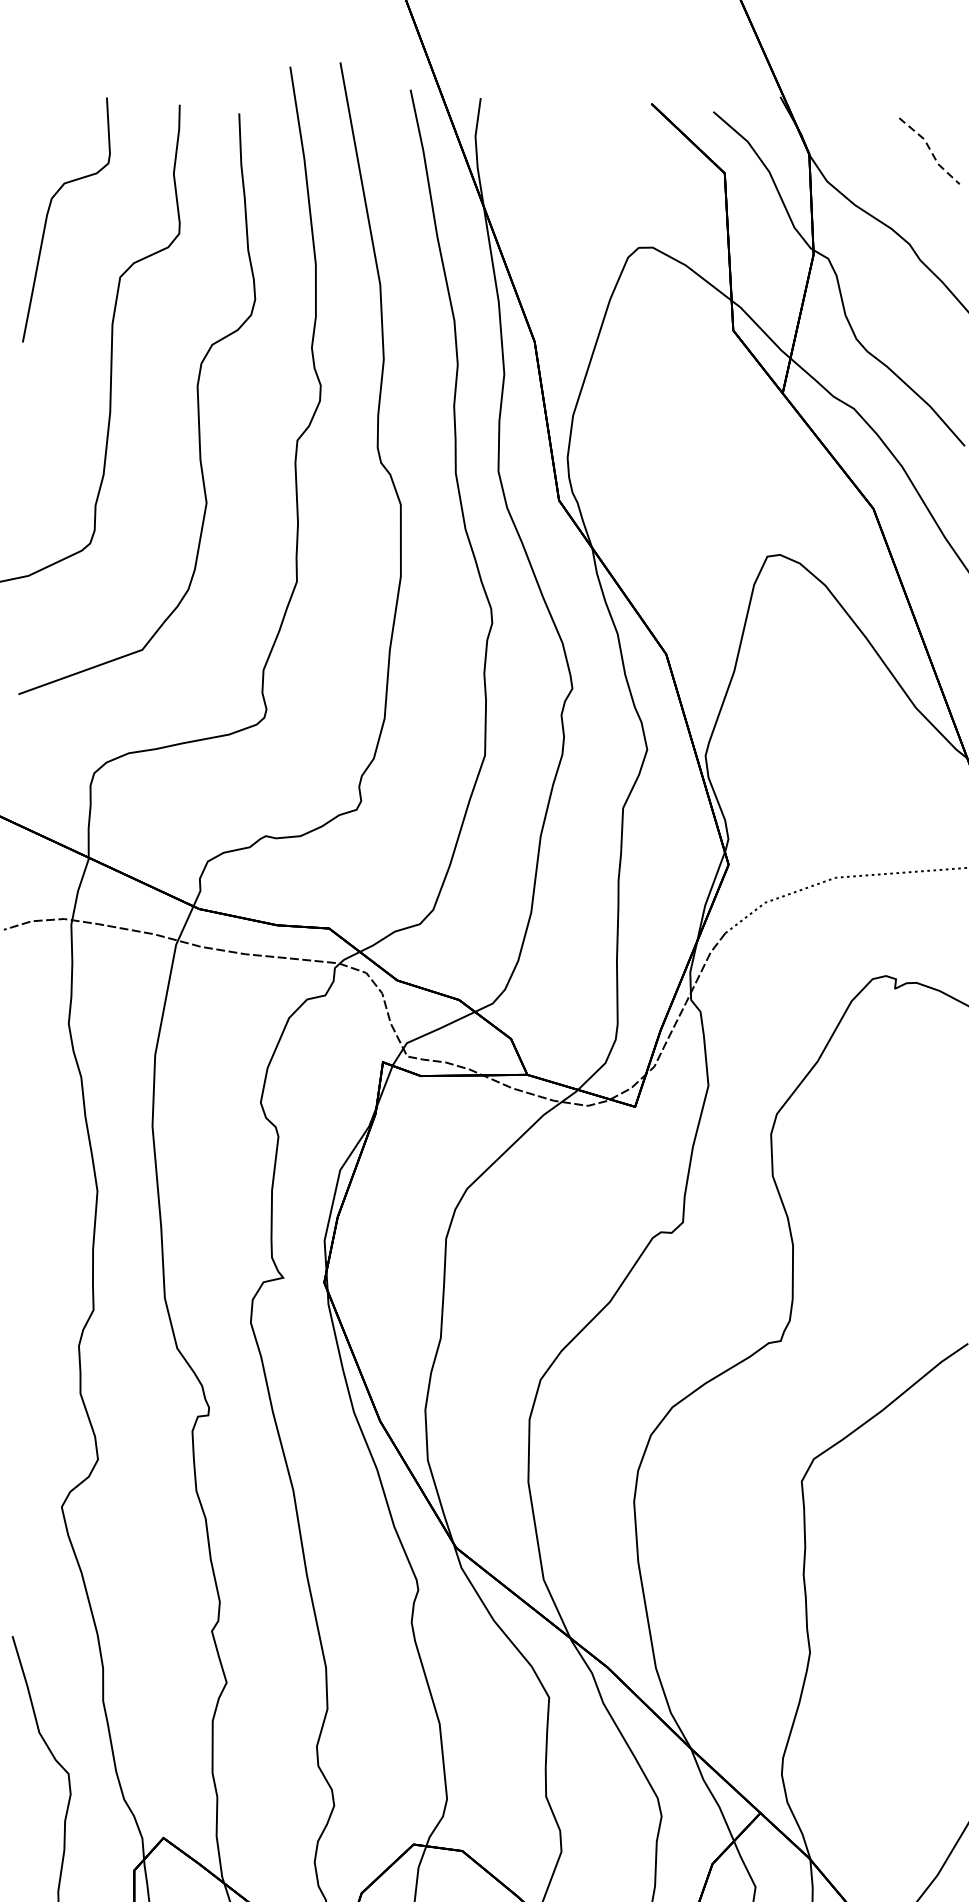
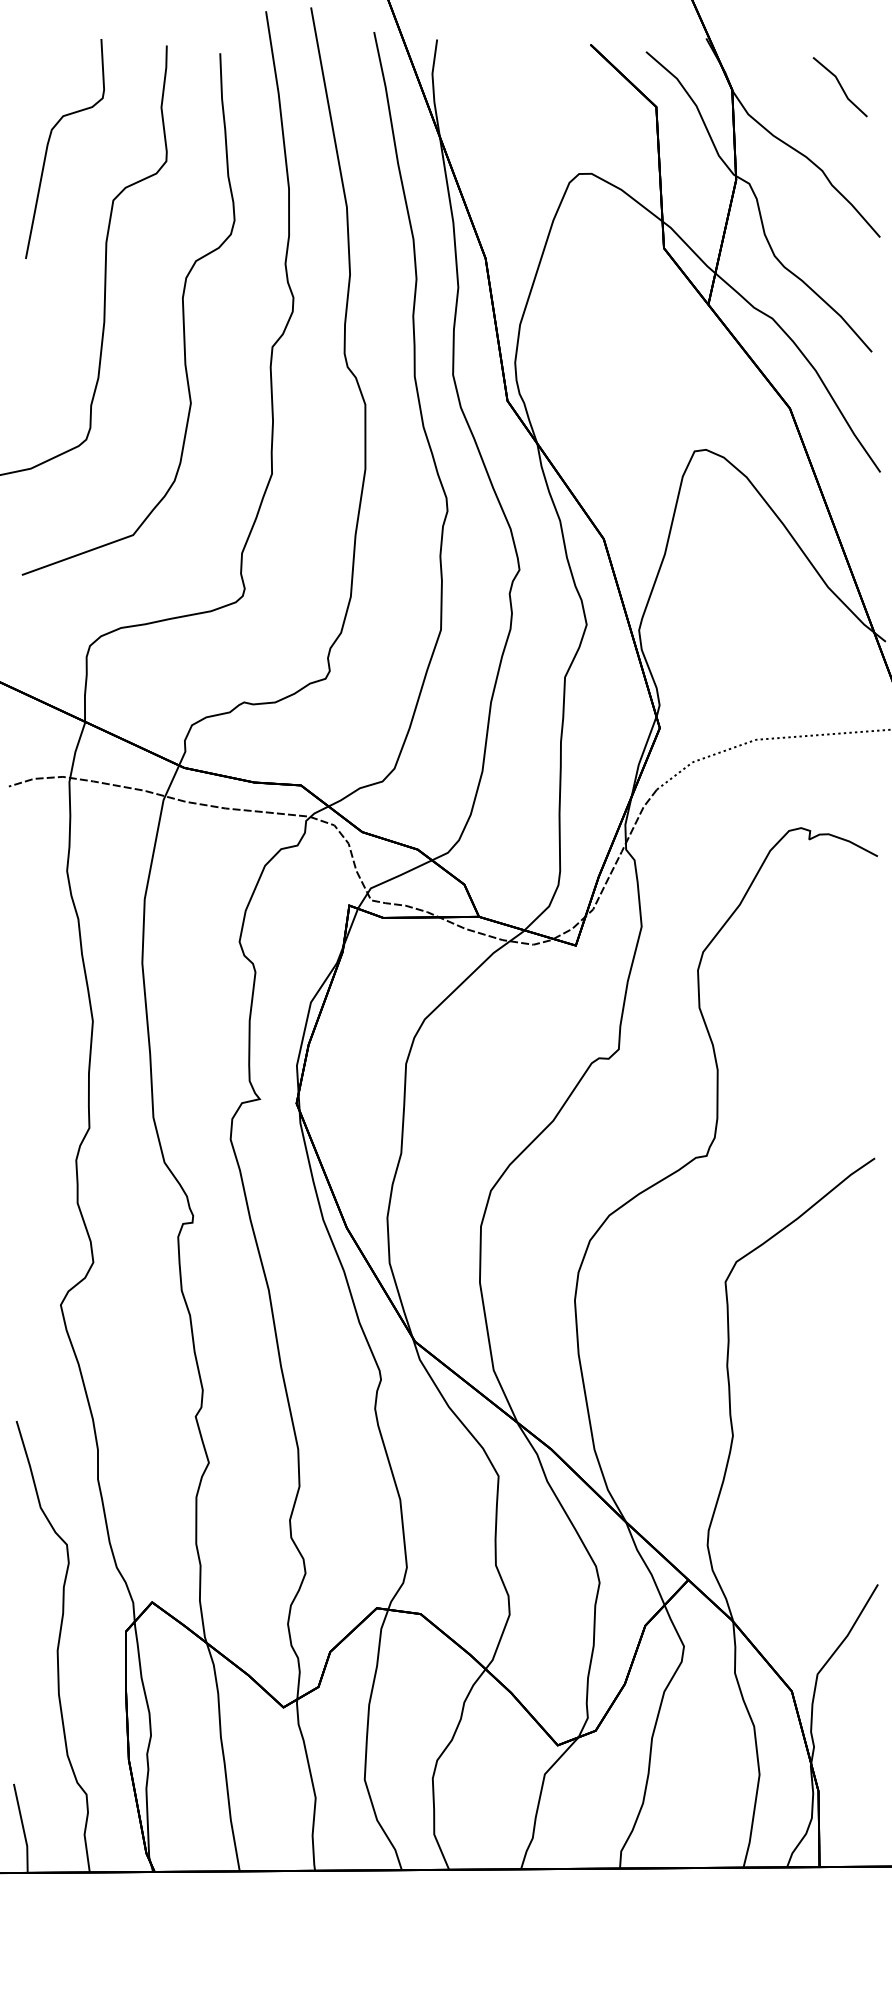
line: (930, 150) -> (841, 86), dashed -> solid

